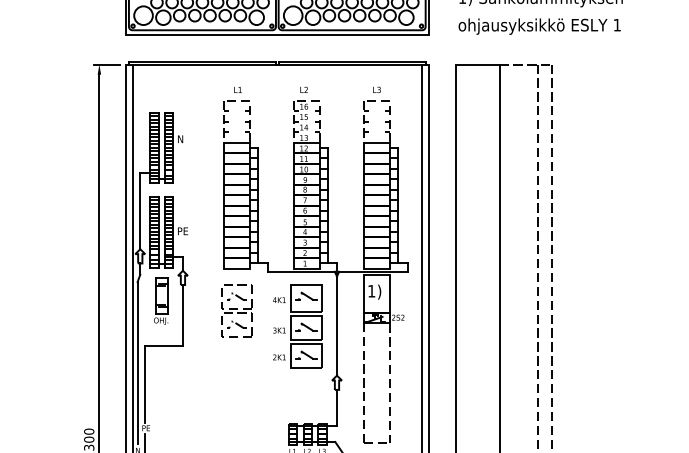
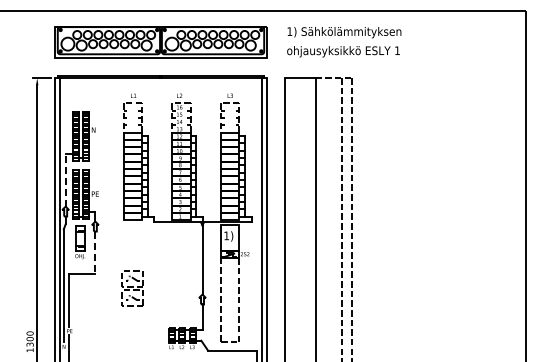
line: (140, 211) -> (65, 180), solid -> dashed
part: (236, 310) -> (132, 288), moved
line: (183, 316) -> (95, 253), solid -> dashed
part: (298, 326) -> (175, 260), removed

